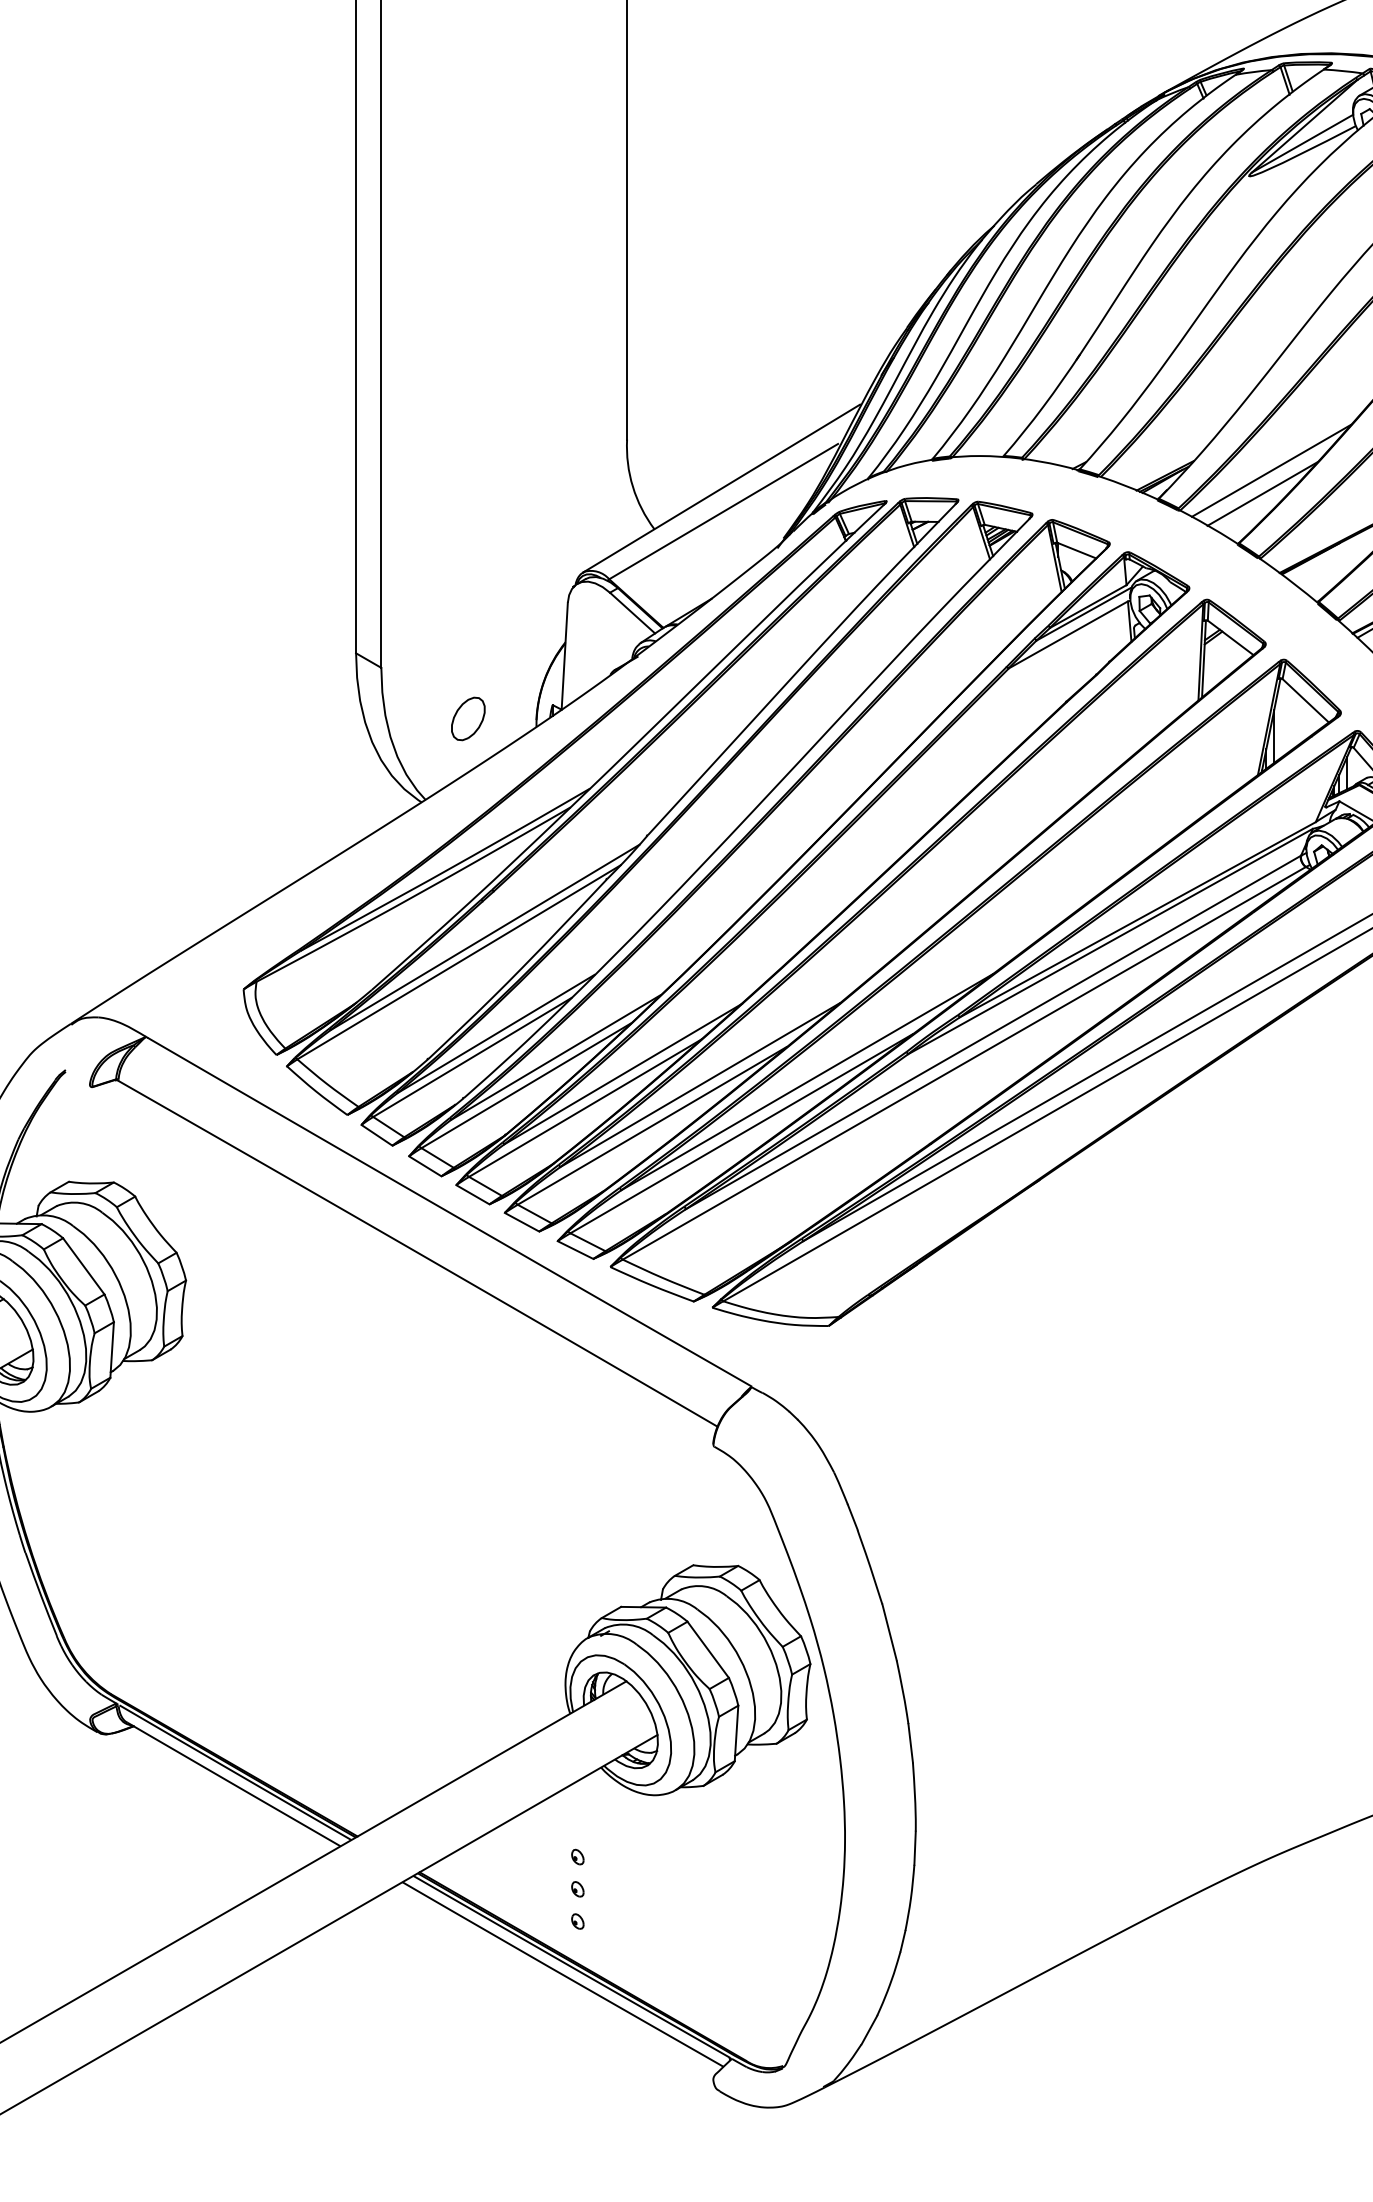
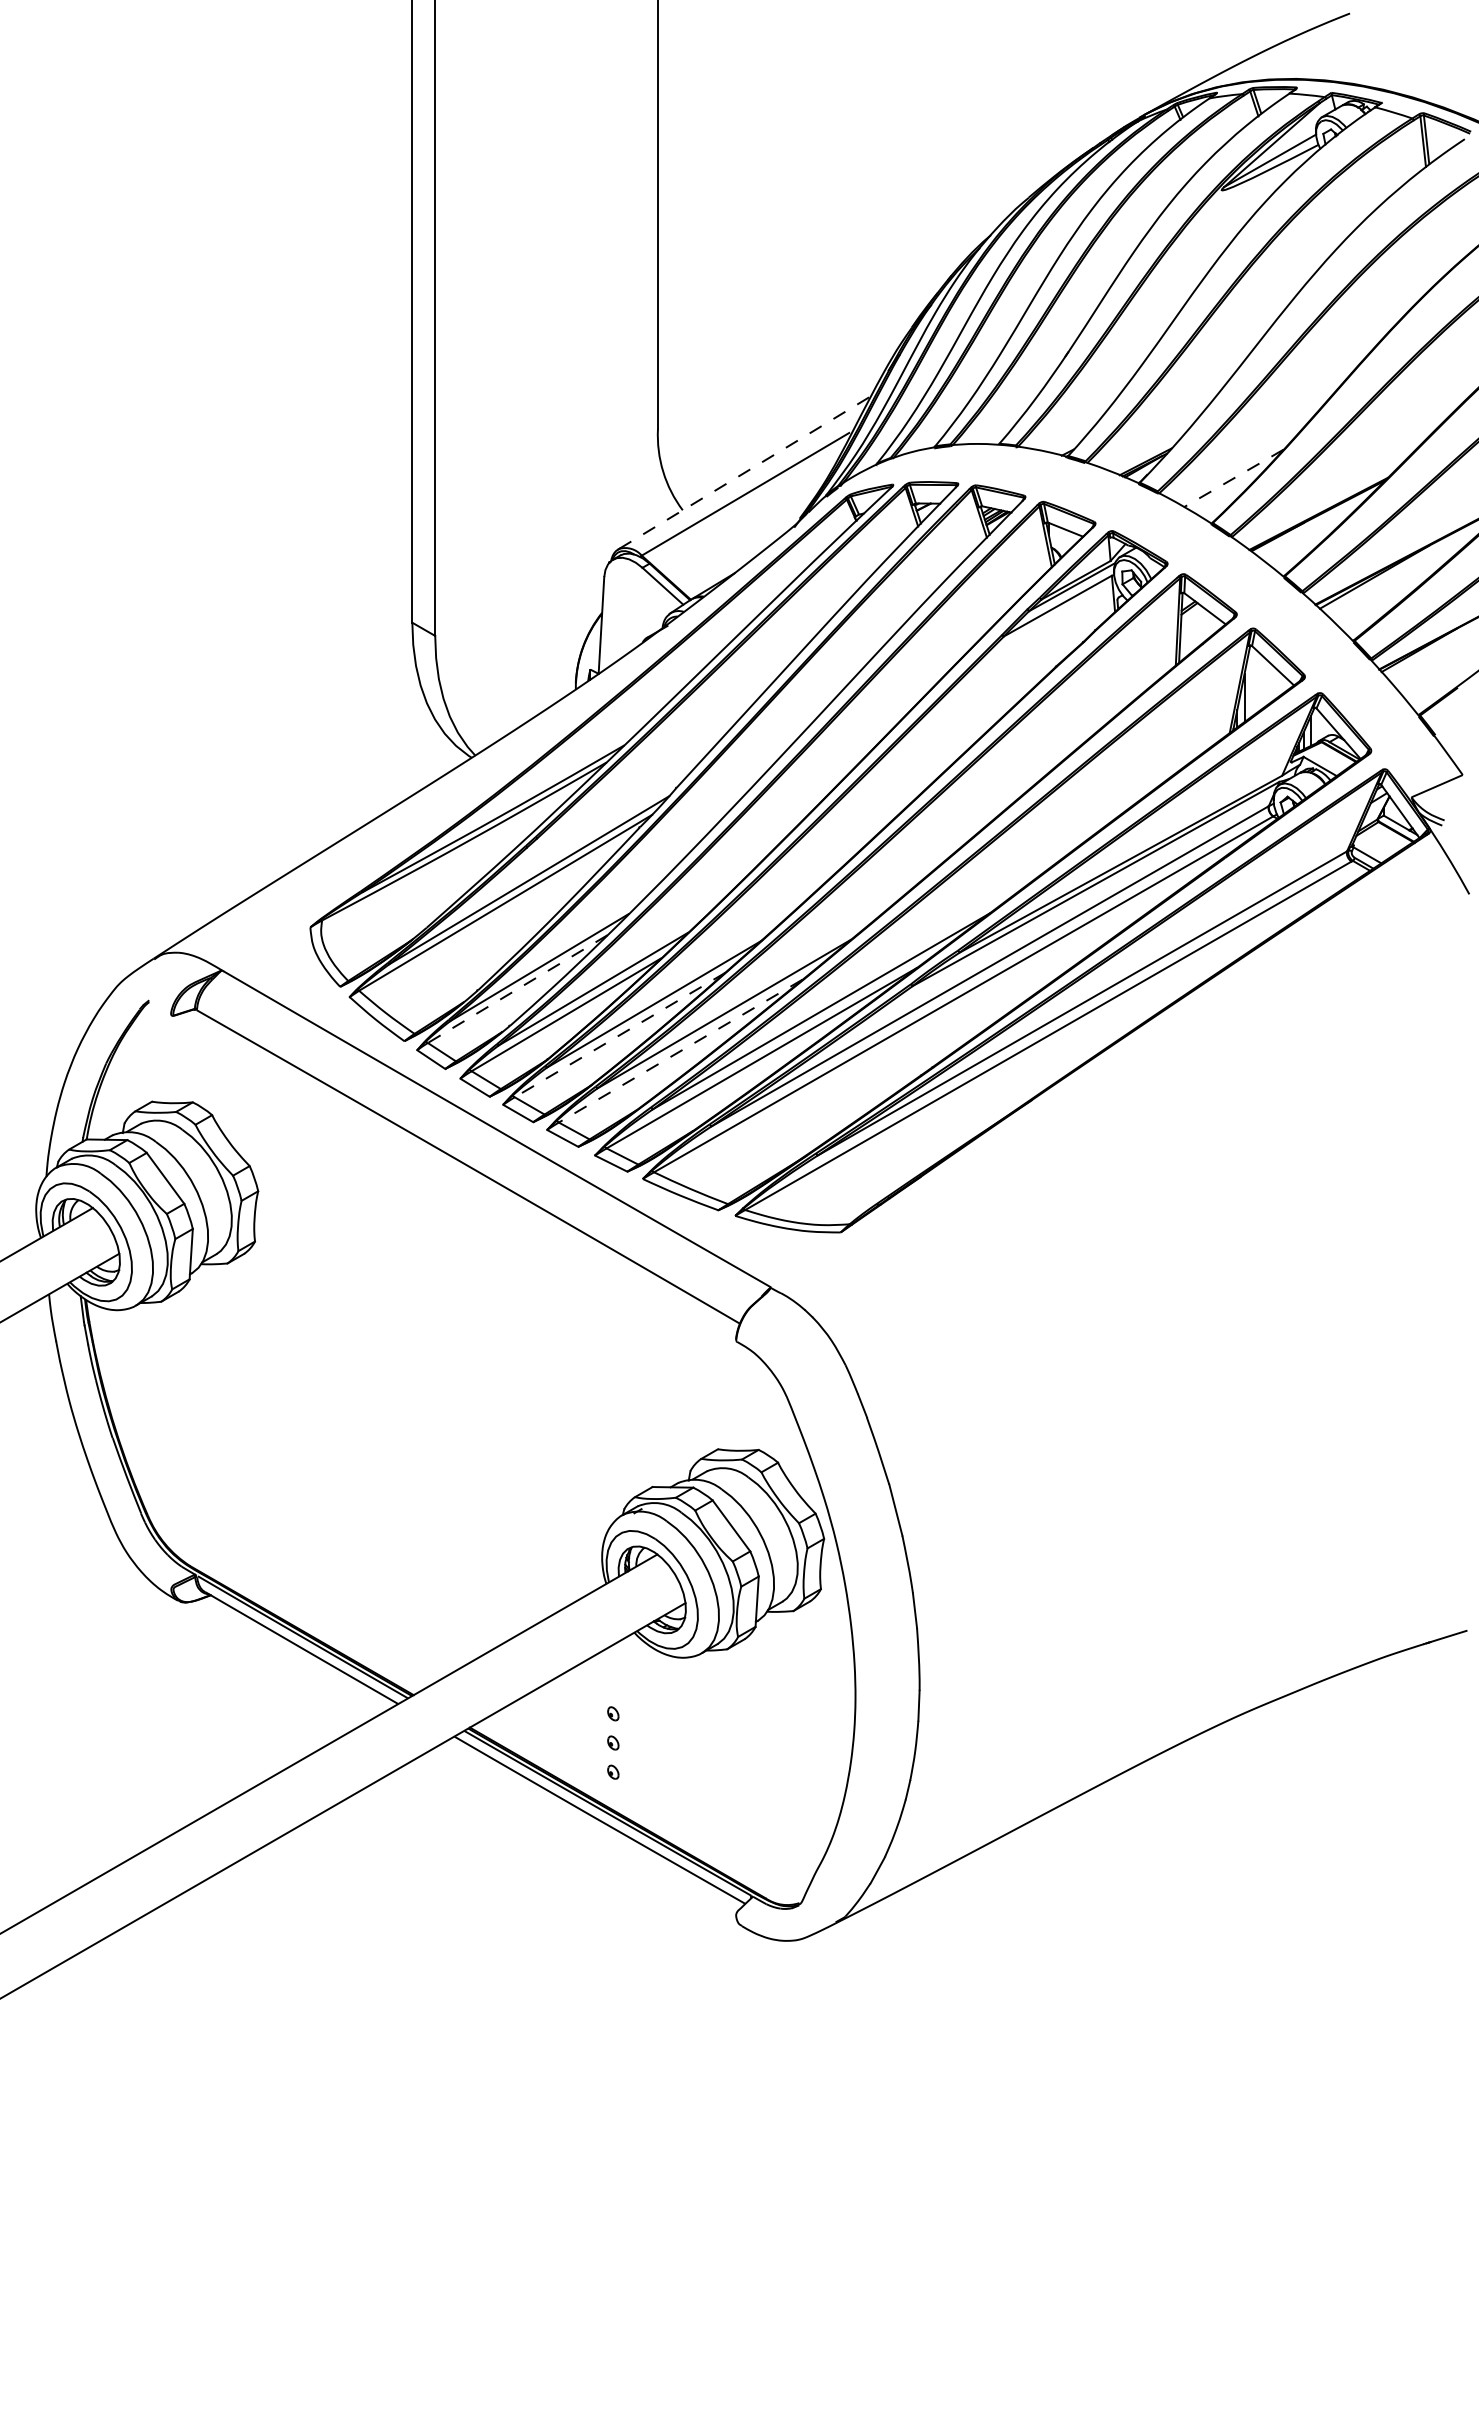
line: (1270, 471) -> (1241, 457), removed
line: (721, 488) -> (743, 473), solid -> dashed
line: (1262, 494) -> (1233, 478), solid -> dashed
part: (467, 719) -> (513, 682), removed
line: (472, 1057) -> (517, 989), solid -> dashed
line: (584, 1108) -> (619, 1035), solid -> dashed
line: (651, 1126) -> (680, 1051), solid -> dashed

